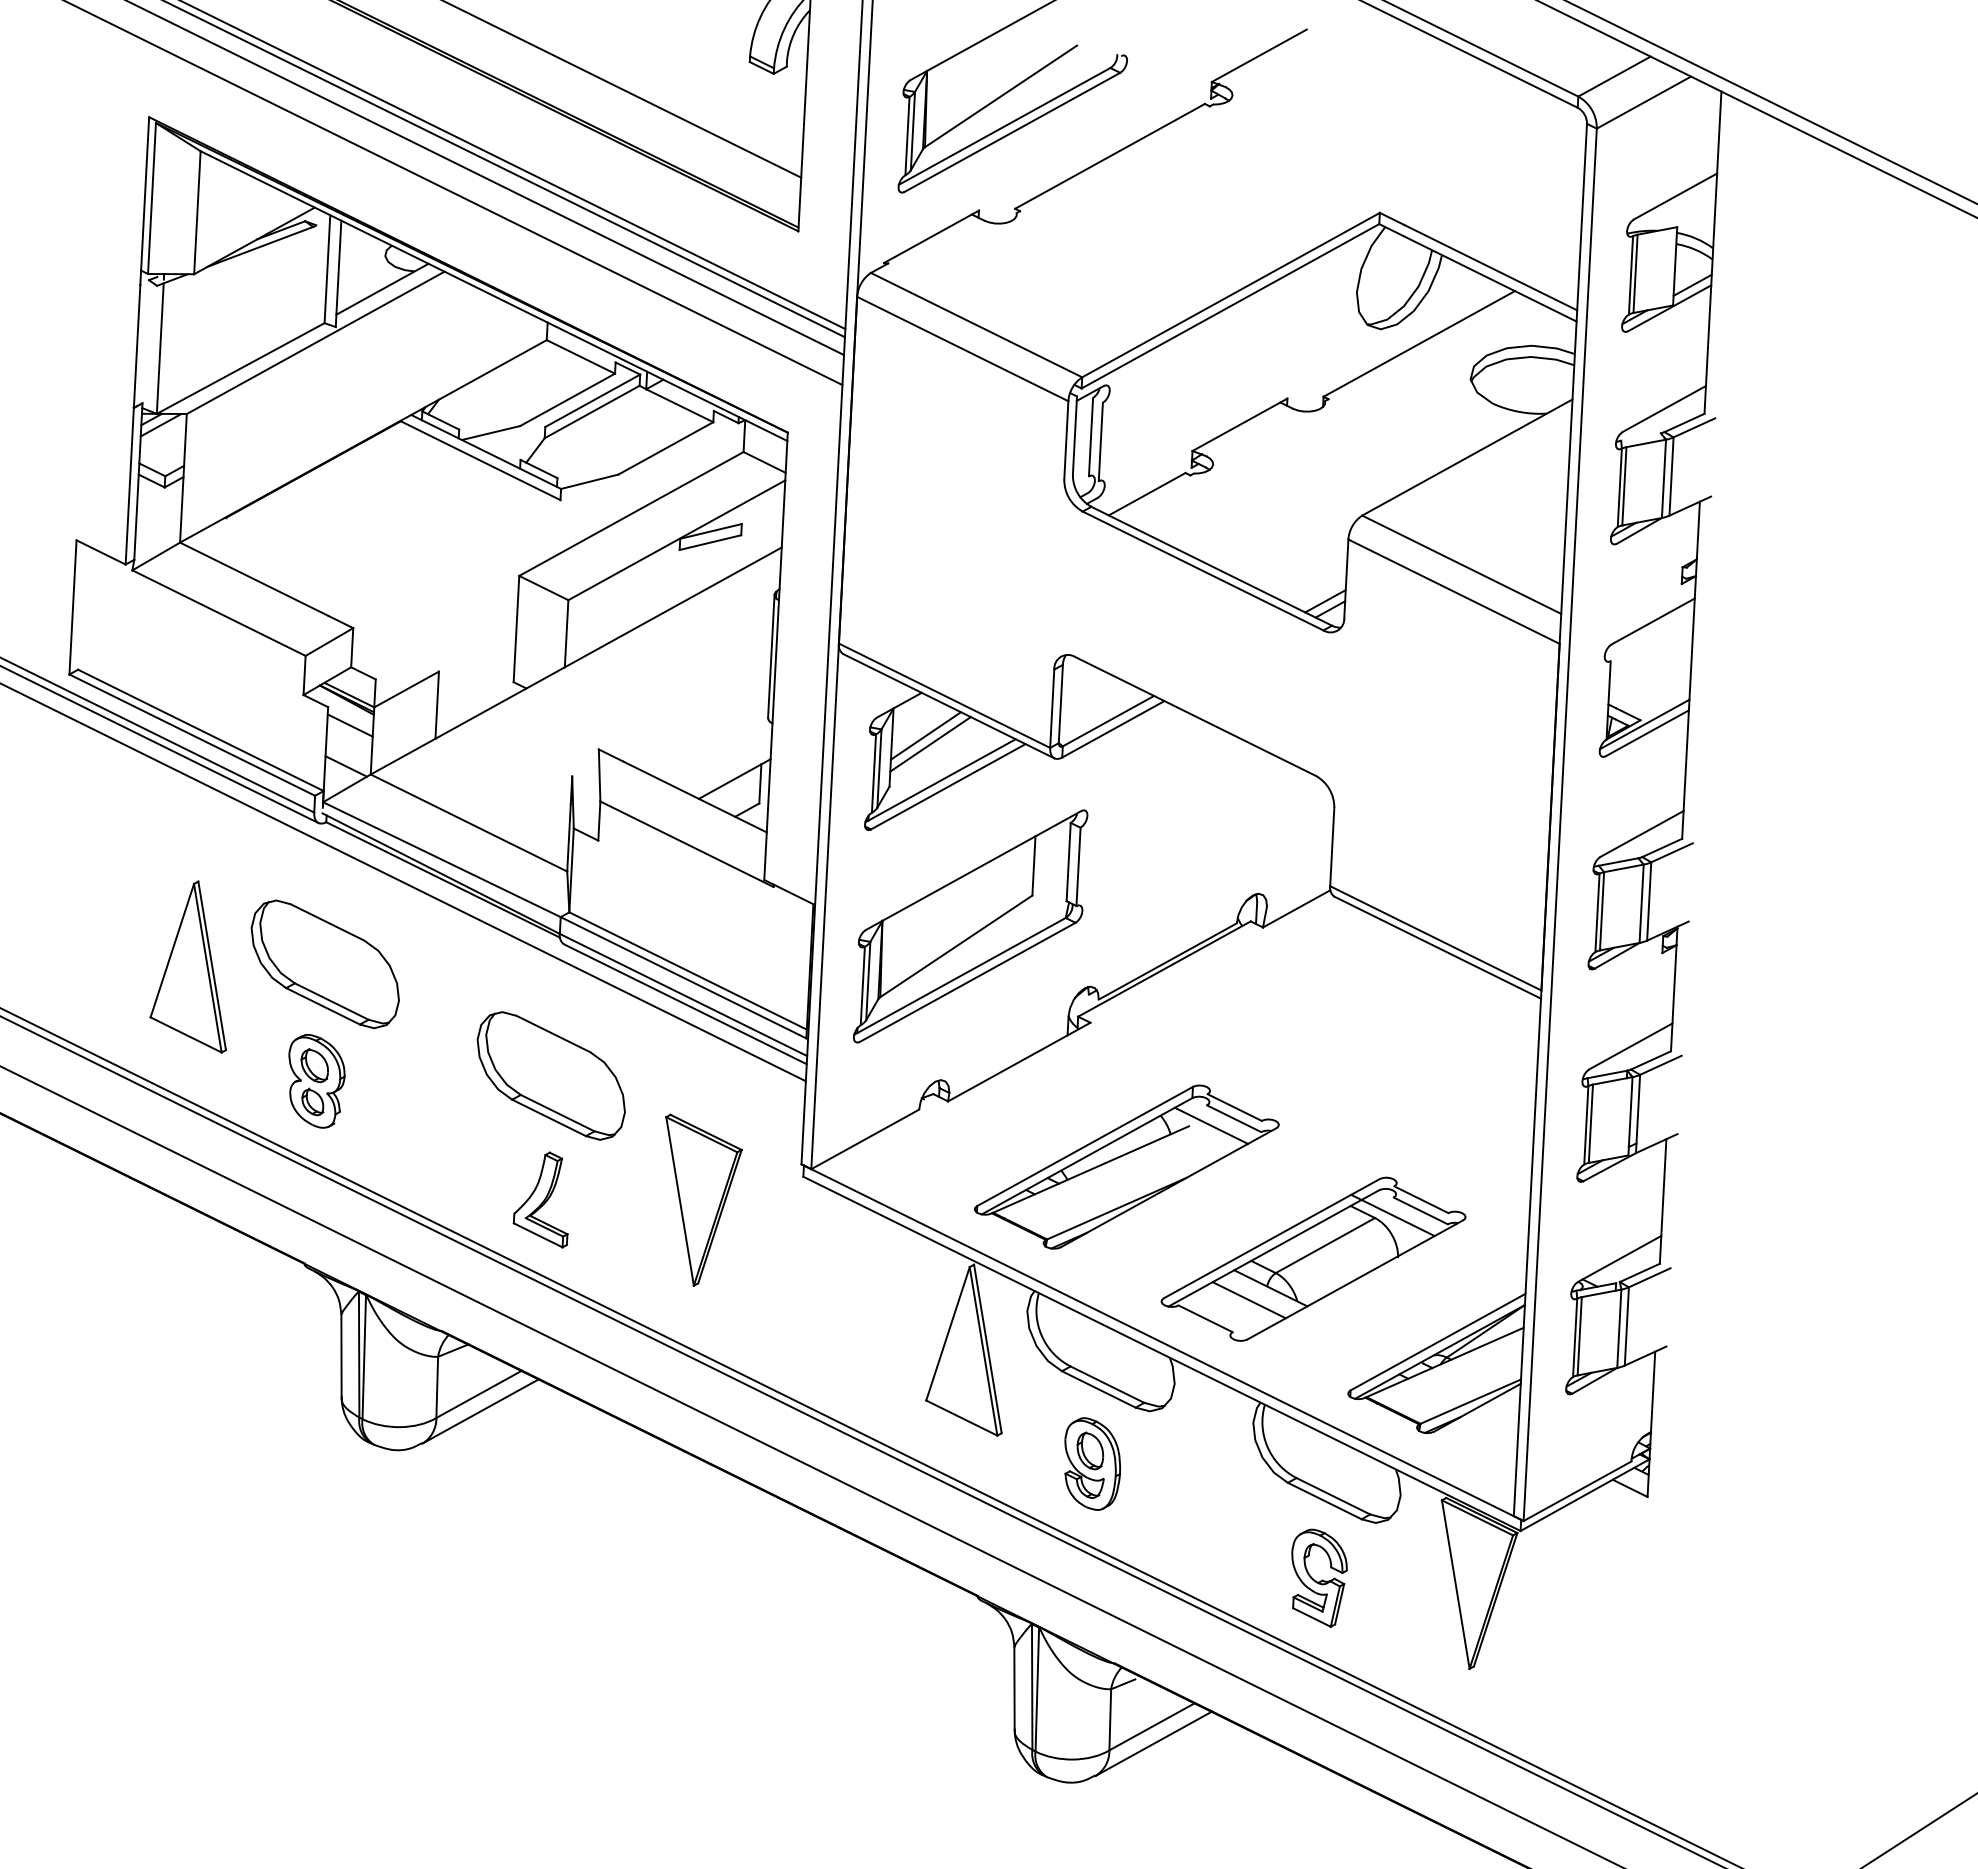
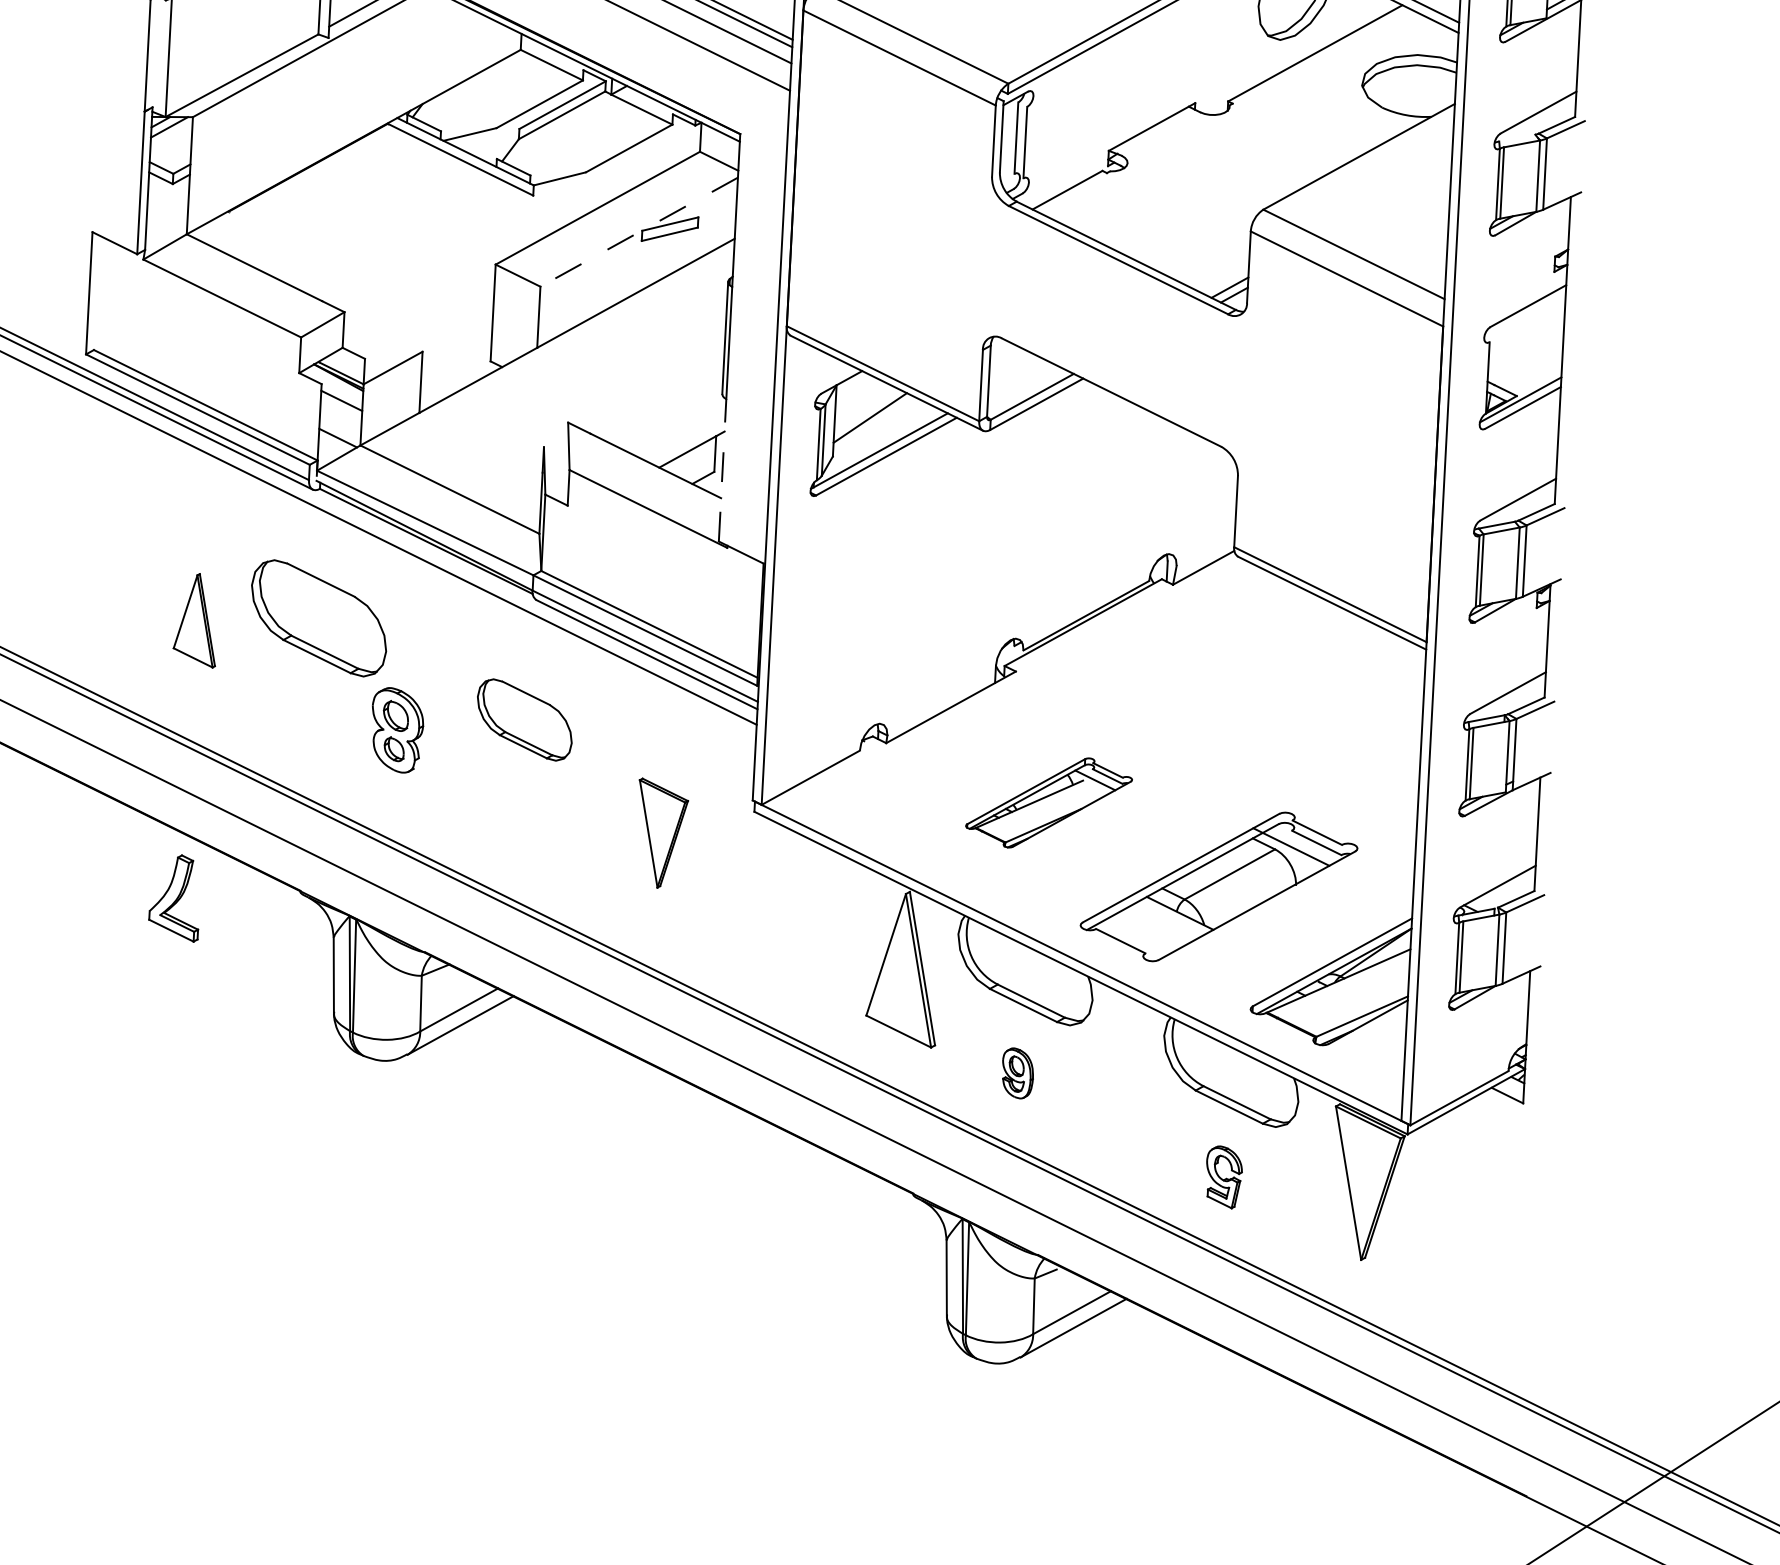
line: (676, 540) -> (638, 232), solid -> dashed
line: (925, 735) -> (865, 409), removed
line: (768, 801) -> (722, 470), solid -> dashed
part: (970, 926) -> (906, 583), removed
part: (188, 966) -> (194, 620), size x0.6
part: (550, 1075) -> (524, 719), size x0.7
part: (316, 1081) -> (397, 730), moved
part: (1126, 1166) -> (1048, 802), size x0.6
part: (540, 1199) -> (173, 898), moved
part: (703, 1199) -> (663, 832), size x0.7
line: (1248, 1300) -> (1159, 924), removed
part: (1092, 1463) -> (1017, 1072), size x0.6
part: (1319, 1577) -> (1224, 1176), size x0.7

